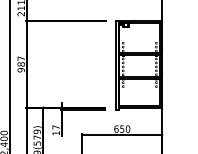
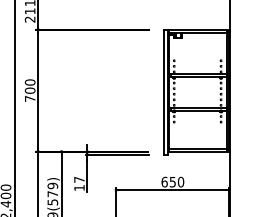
text: (20, 64) -> (29, 90), 987 -> 700

